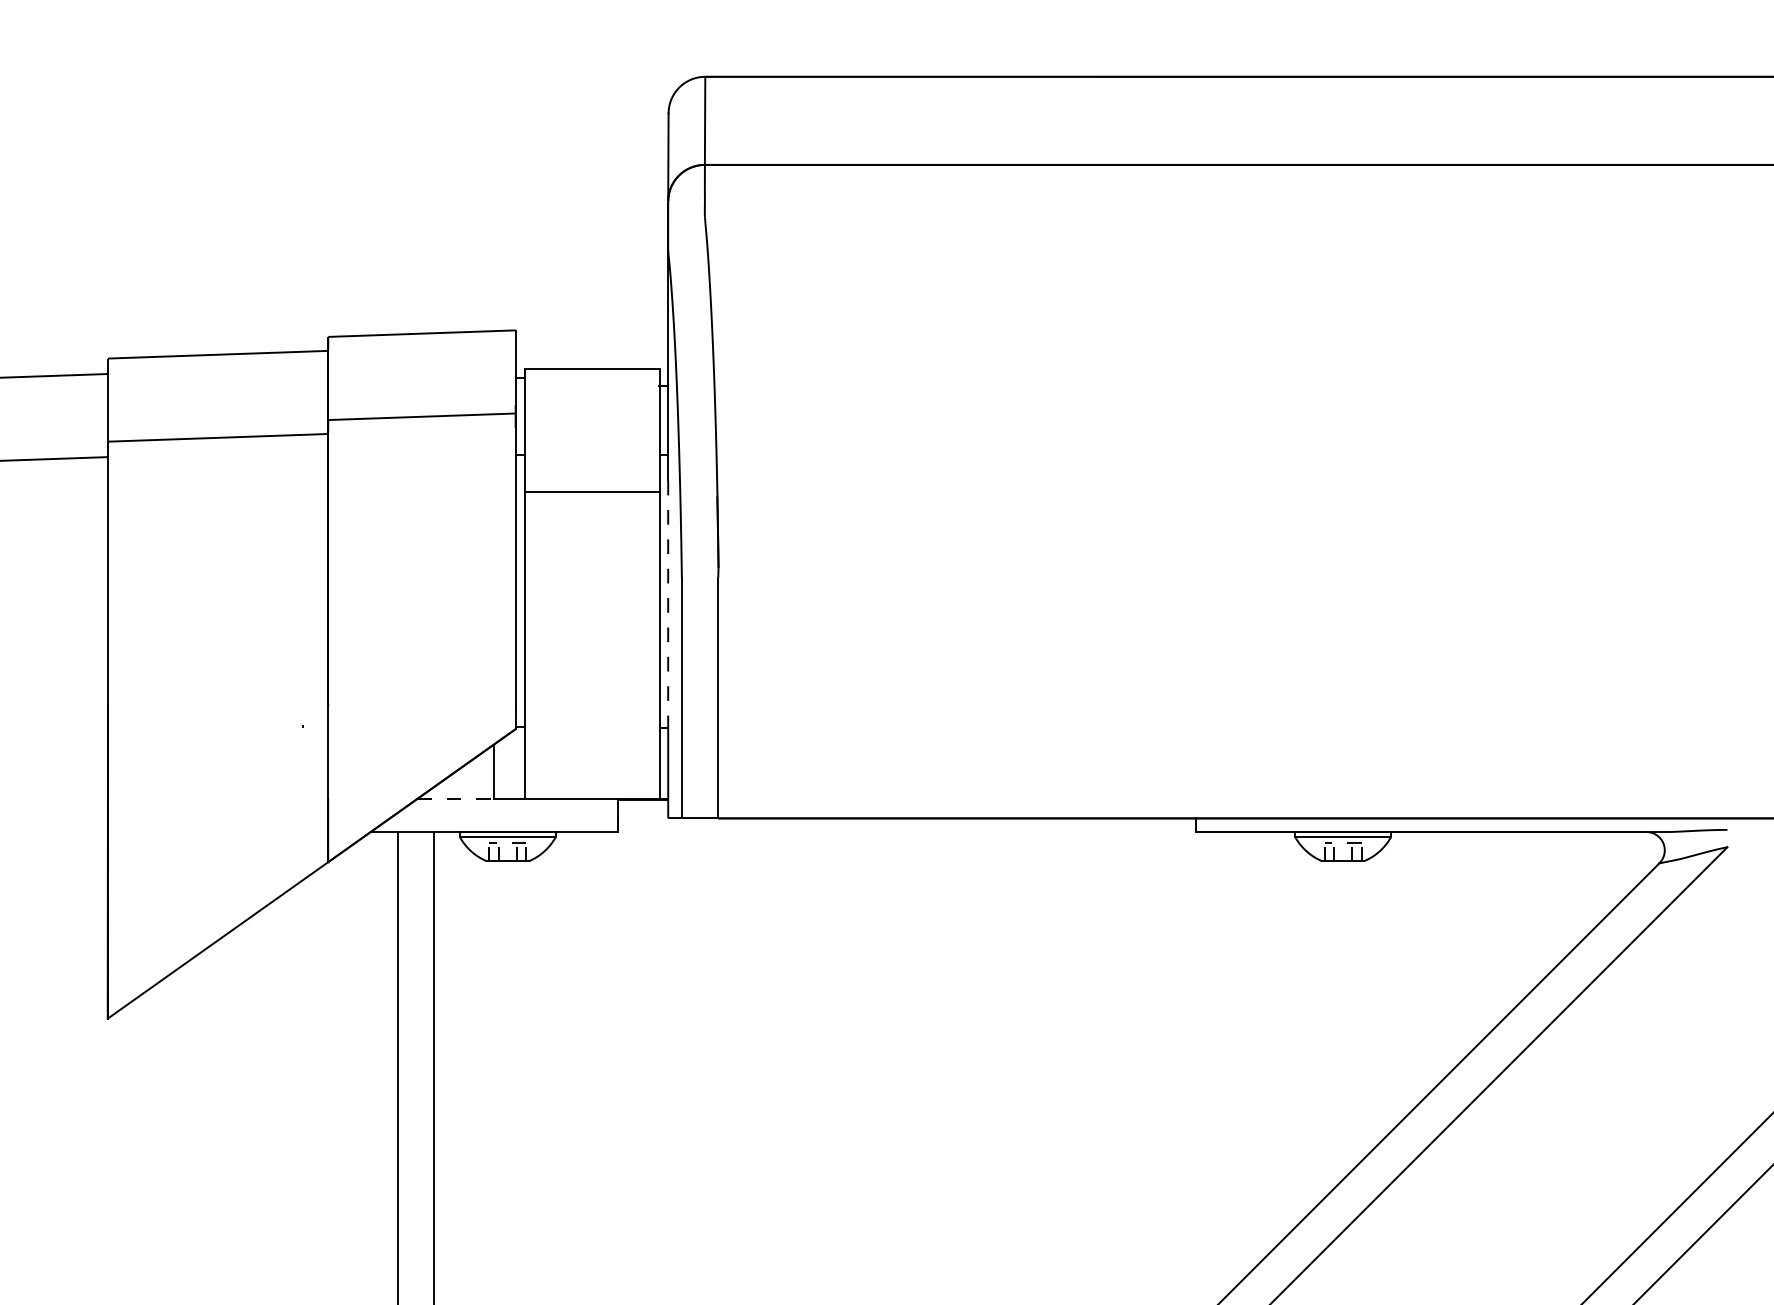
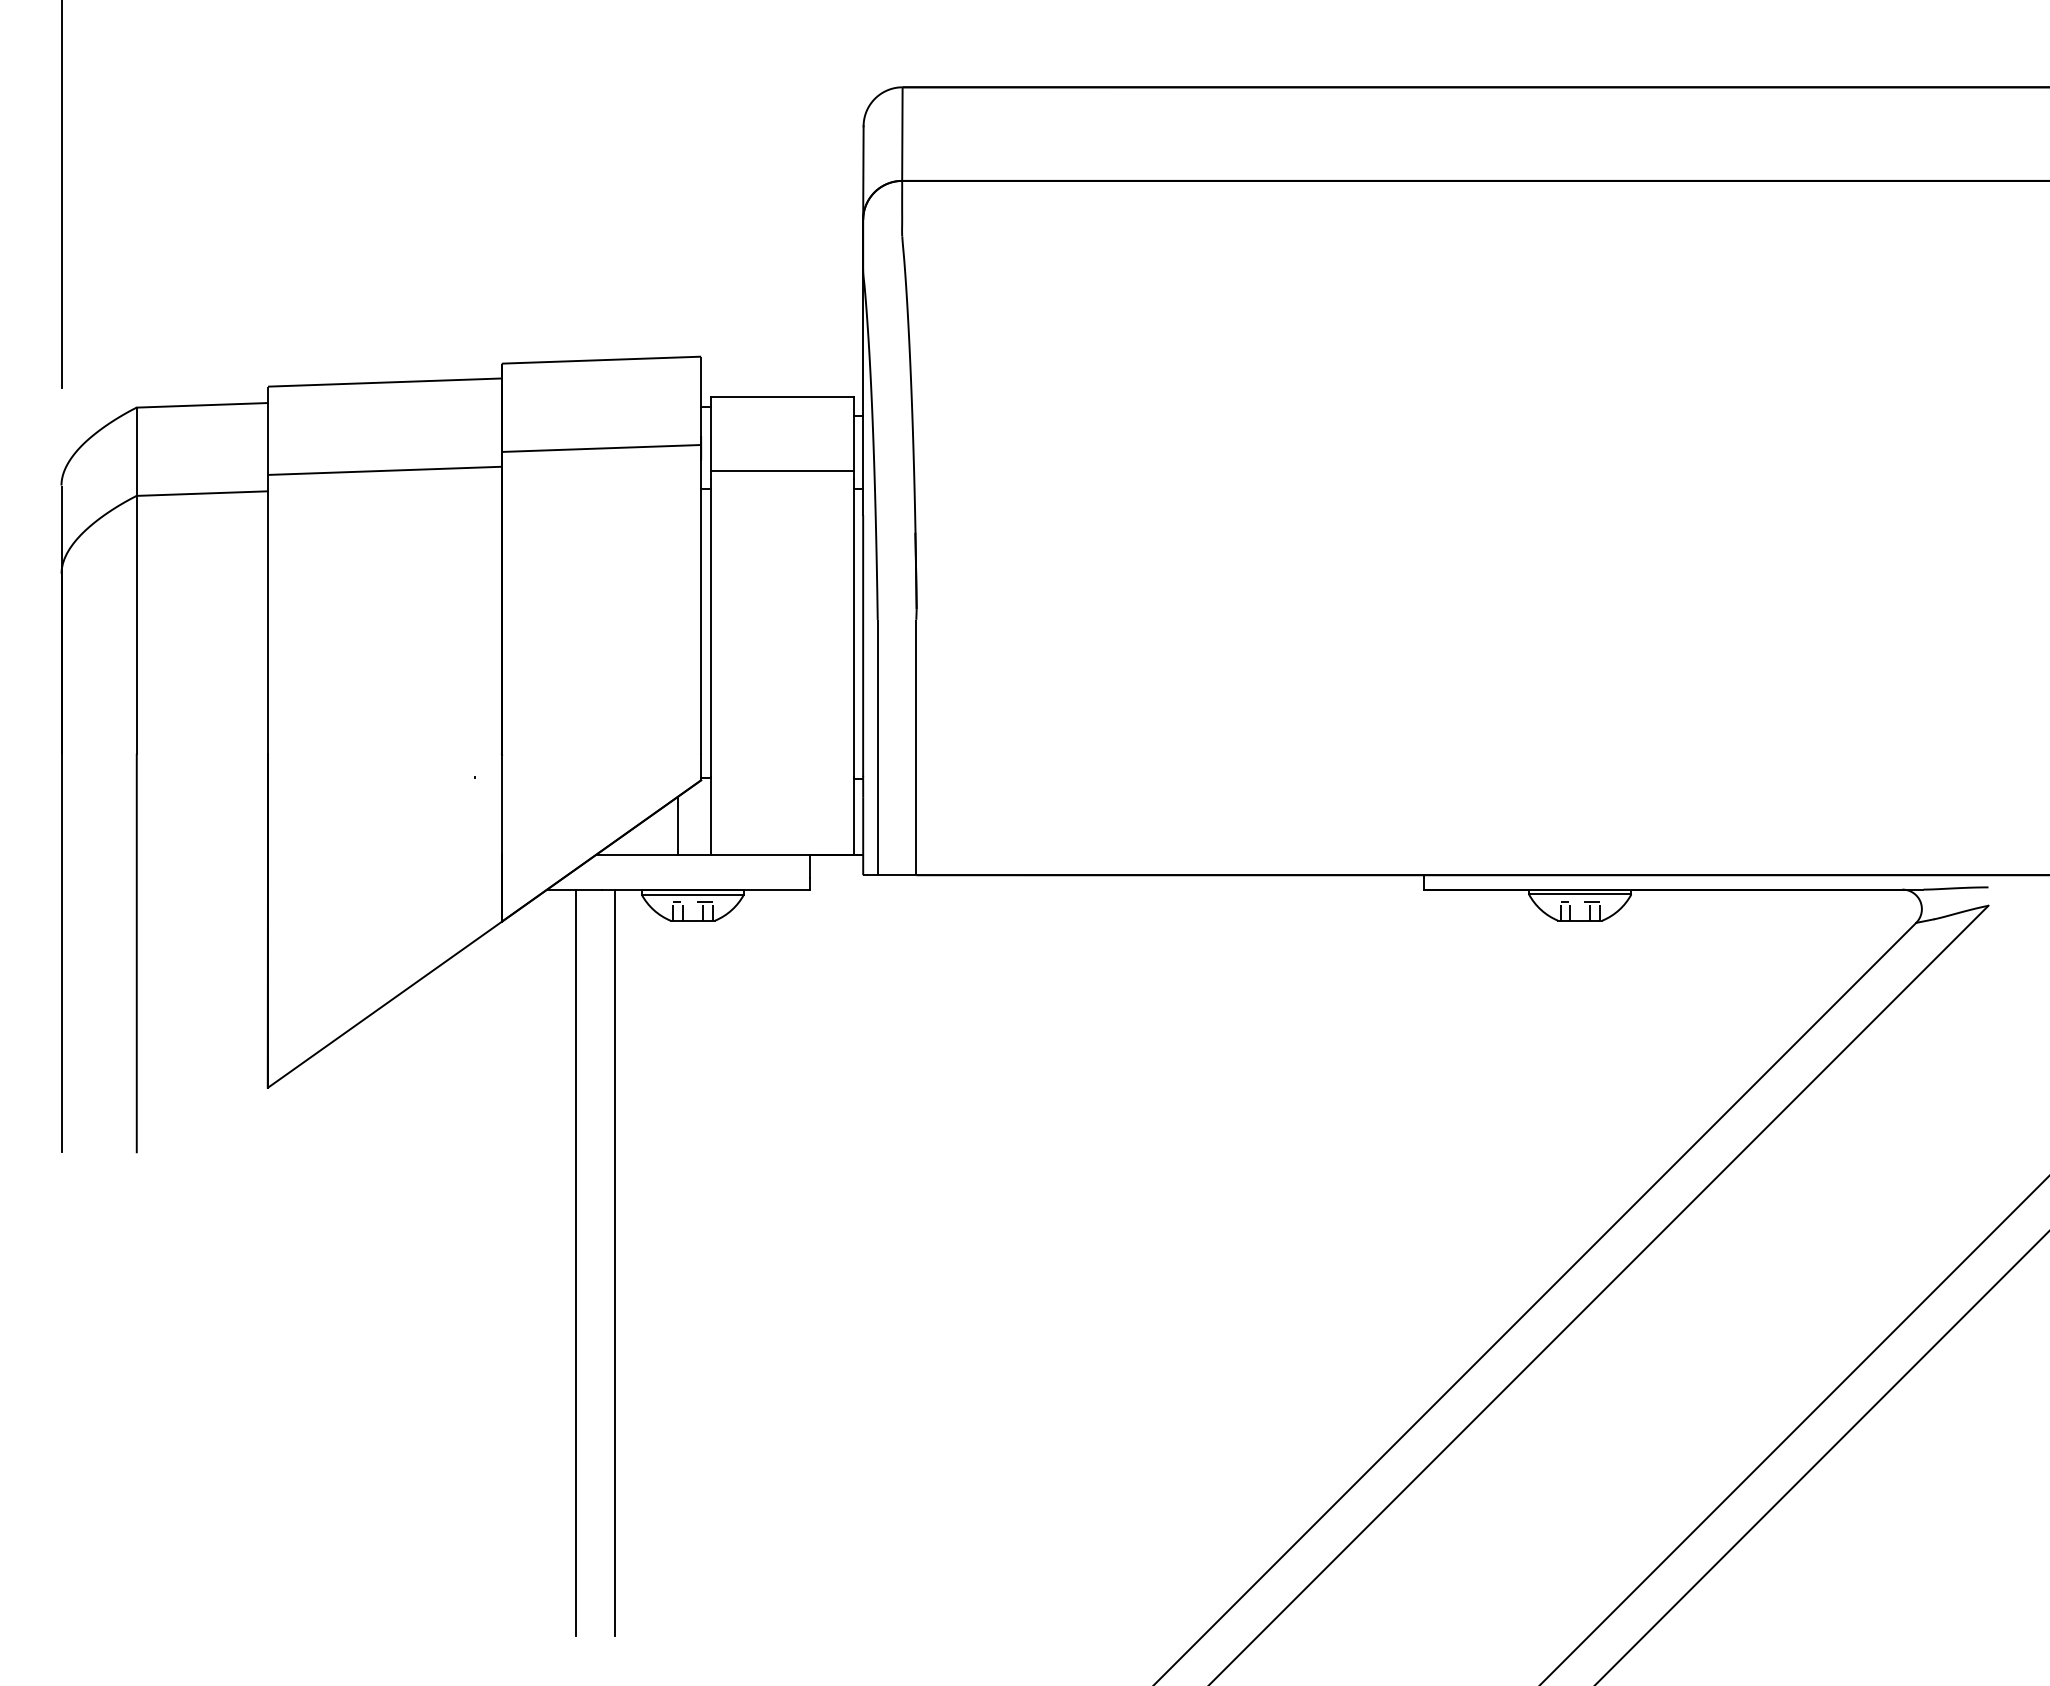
line: (592, 492) -> (782, 471), moved
line: (668, 603) -> (863, 646), dashed -> solid
line: (455, 798) -> (637, 854), dashed -> solid

